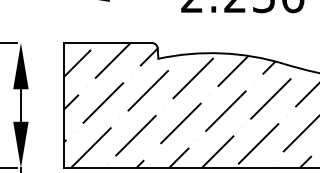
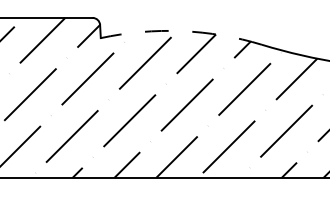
arc: (221, 53) -> (181, 31), solid -> dashed

